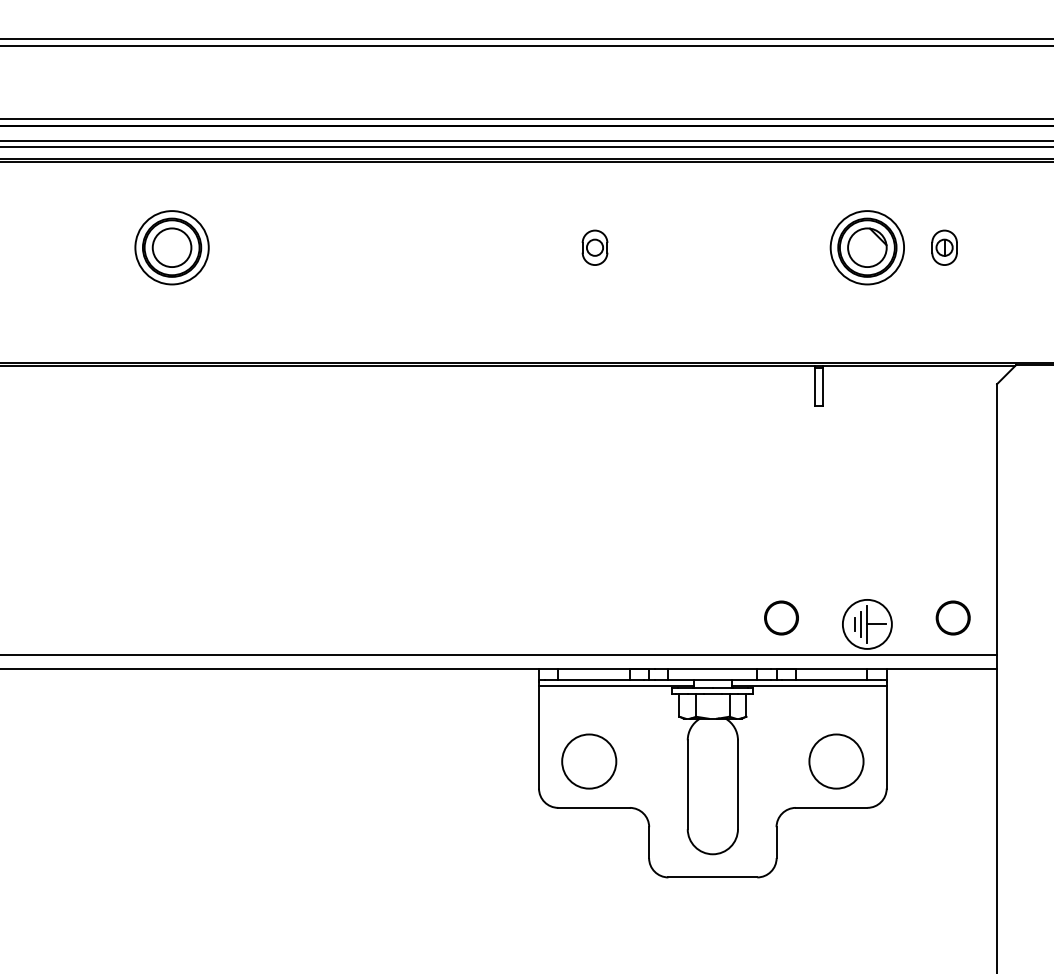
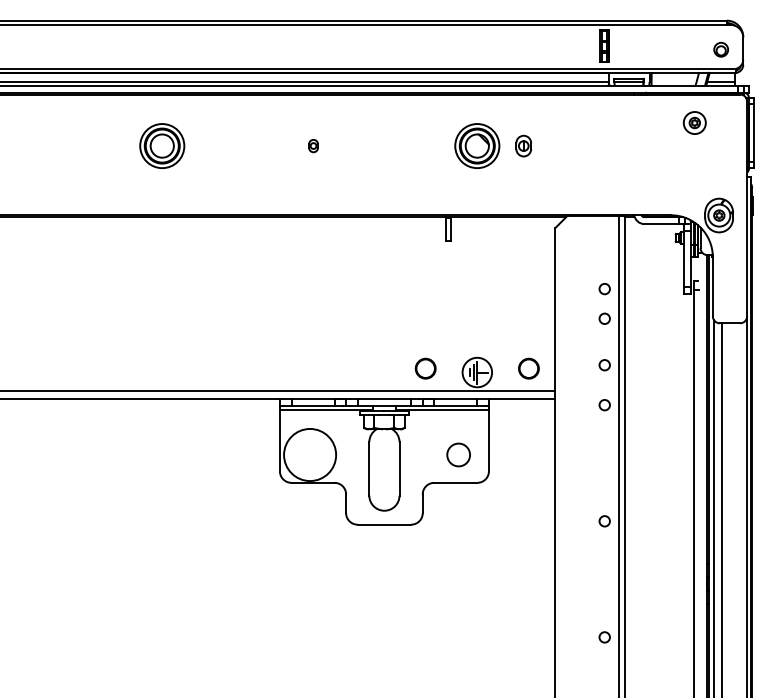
part: (172, 246) -> (162, 145), moved
part: (594, 246) -> (313, 145), size x0.6
circle: (588, 760) -> (309, 454), size x1.6
circle: (836, 760) -> (458, 454), size x0.7

